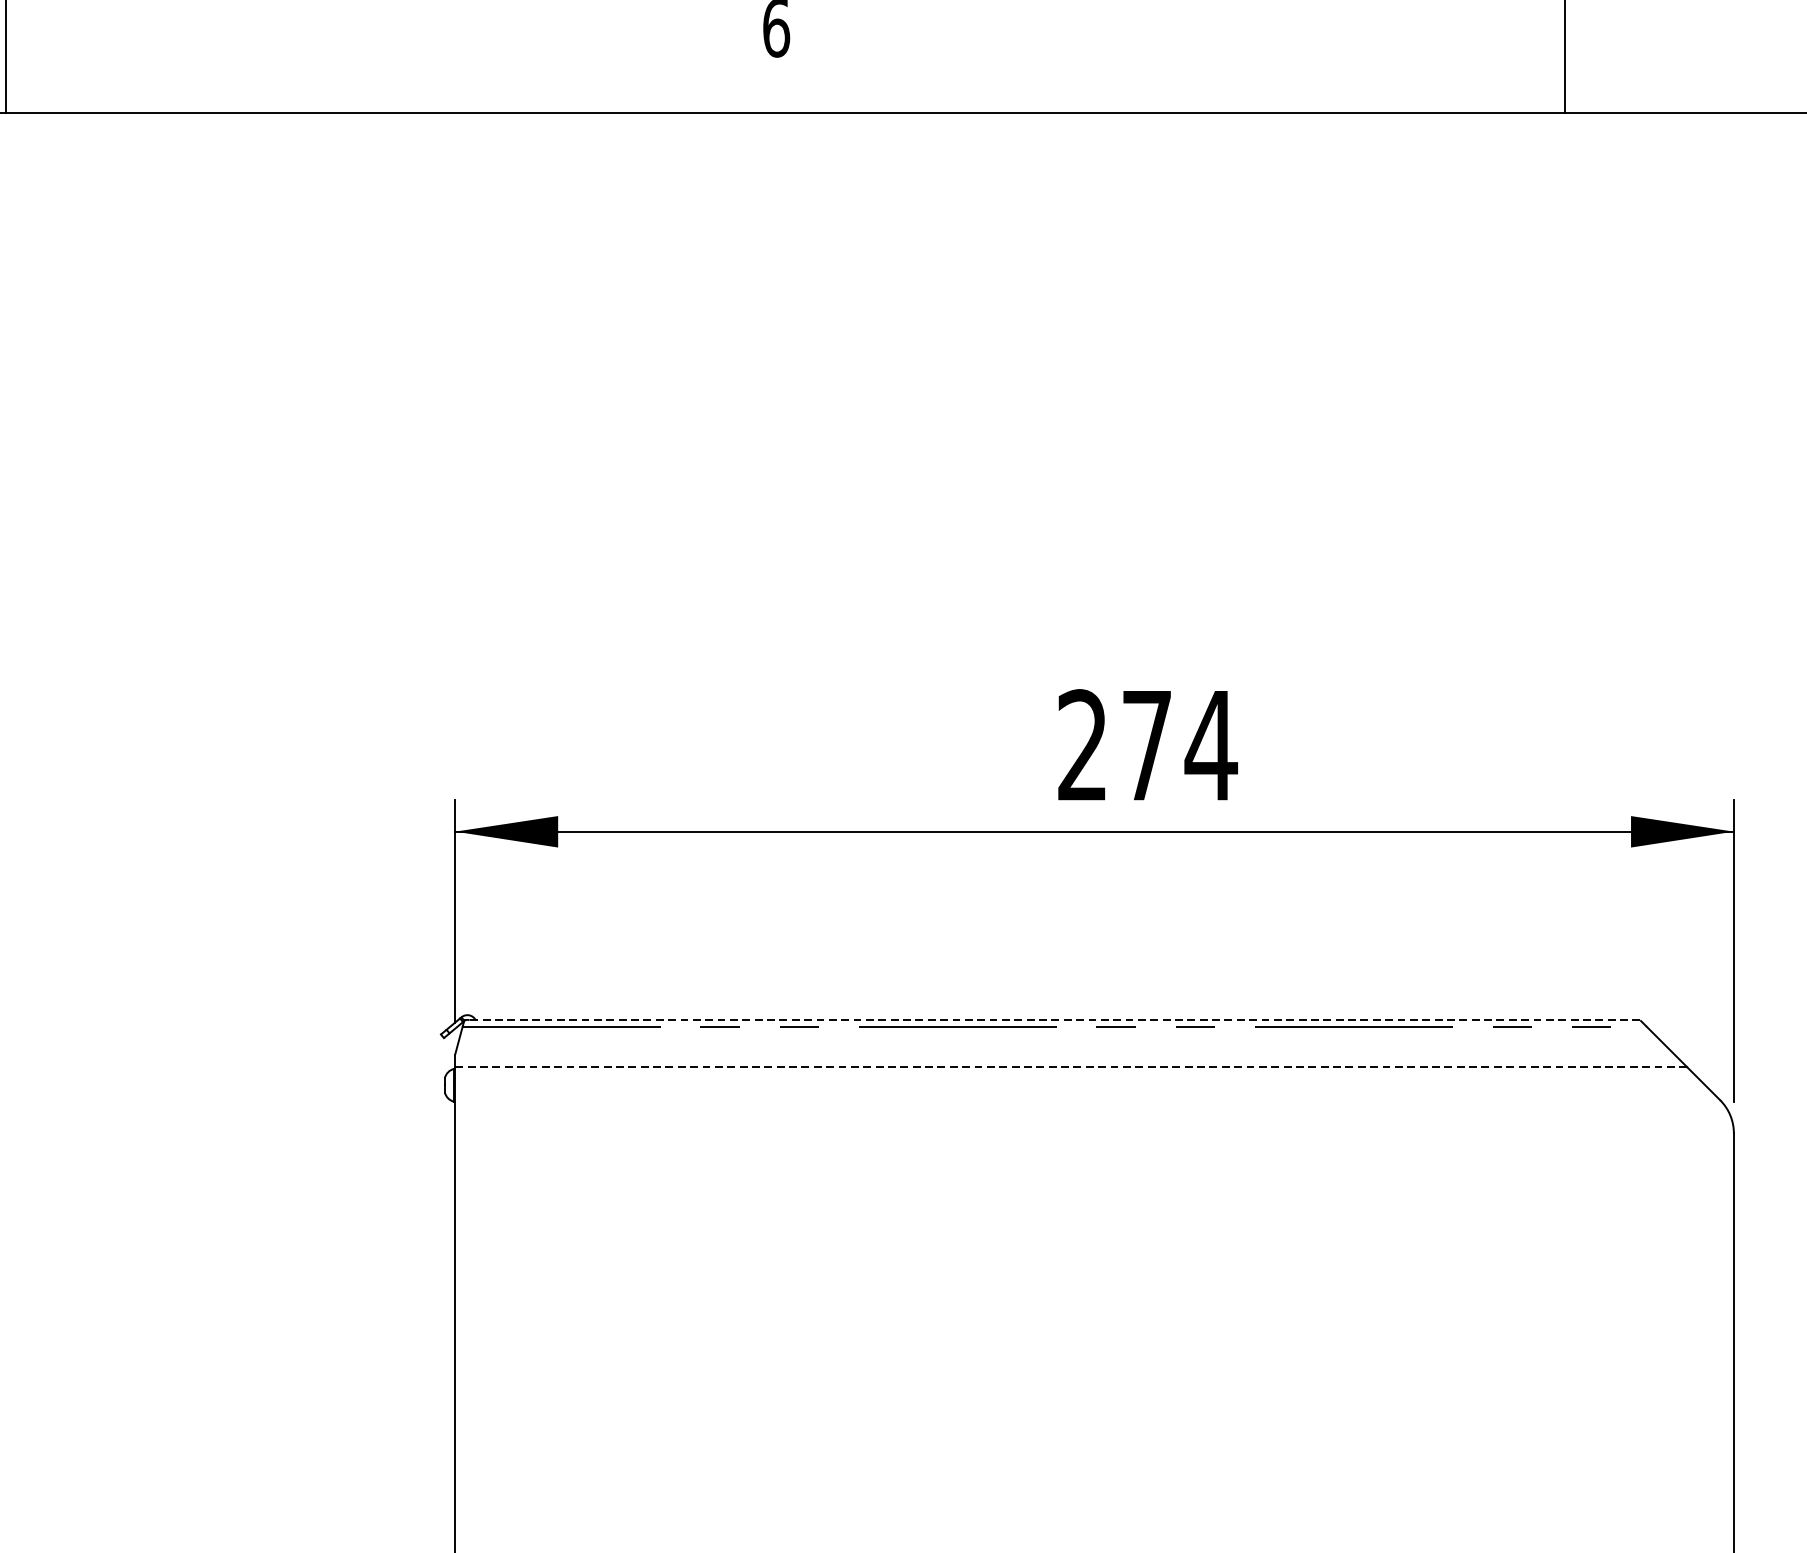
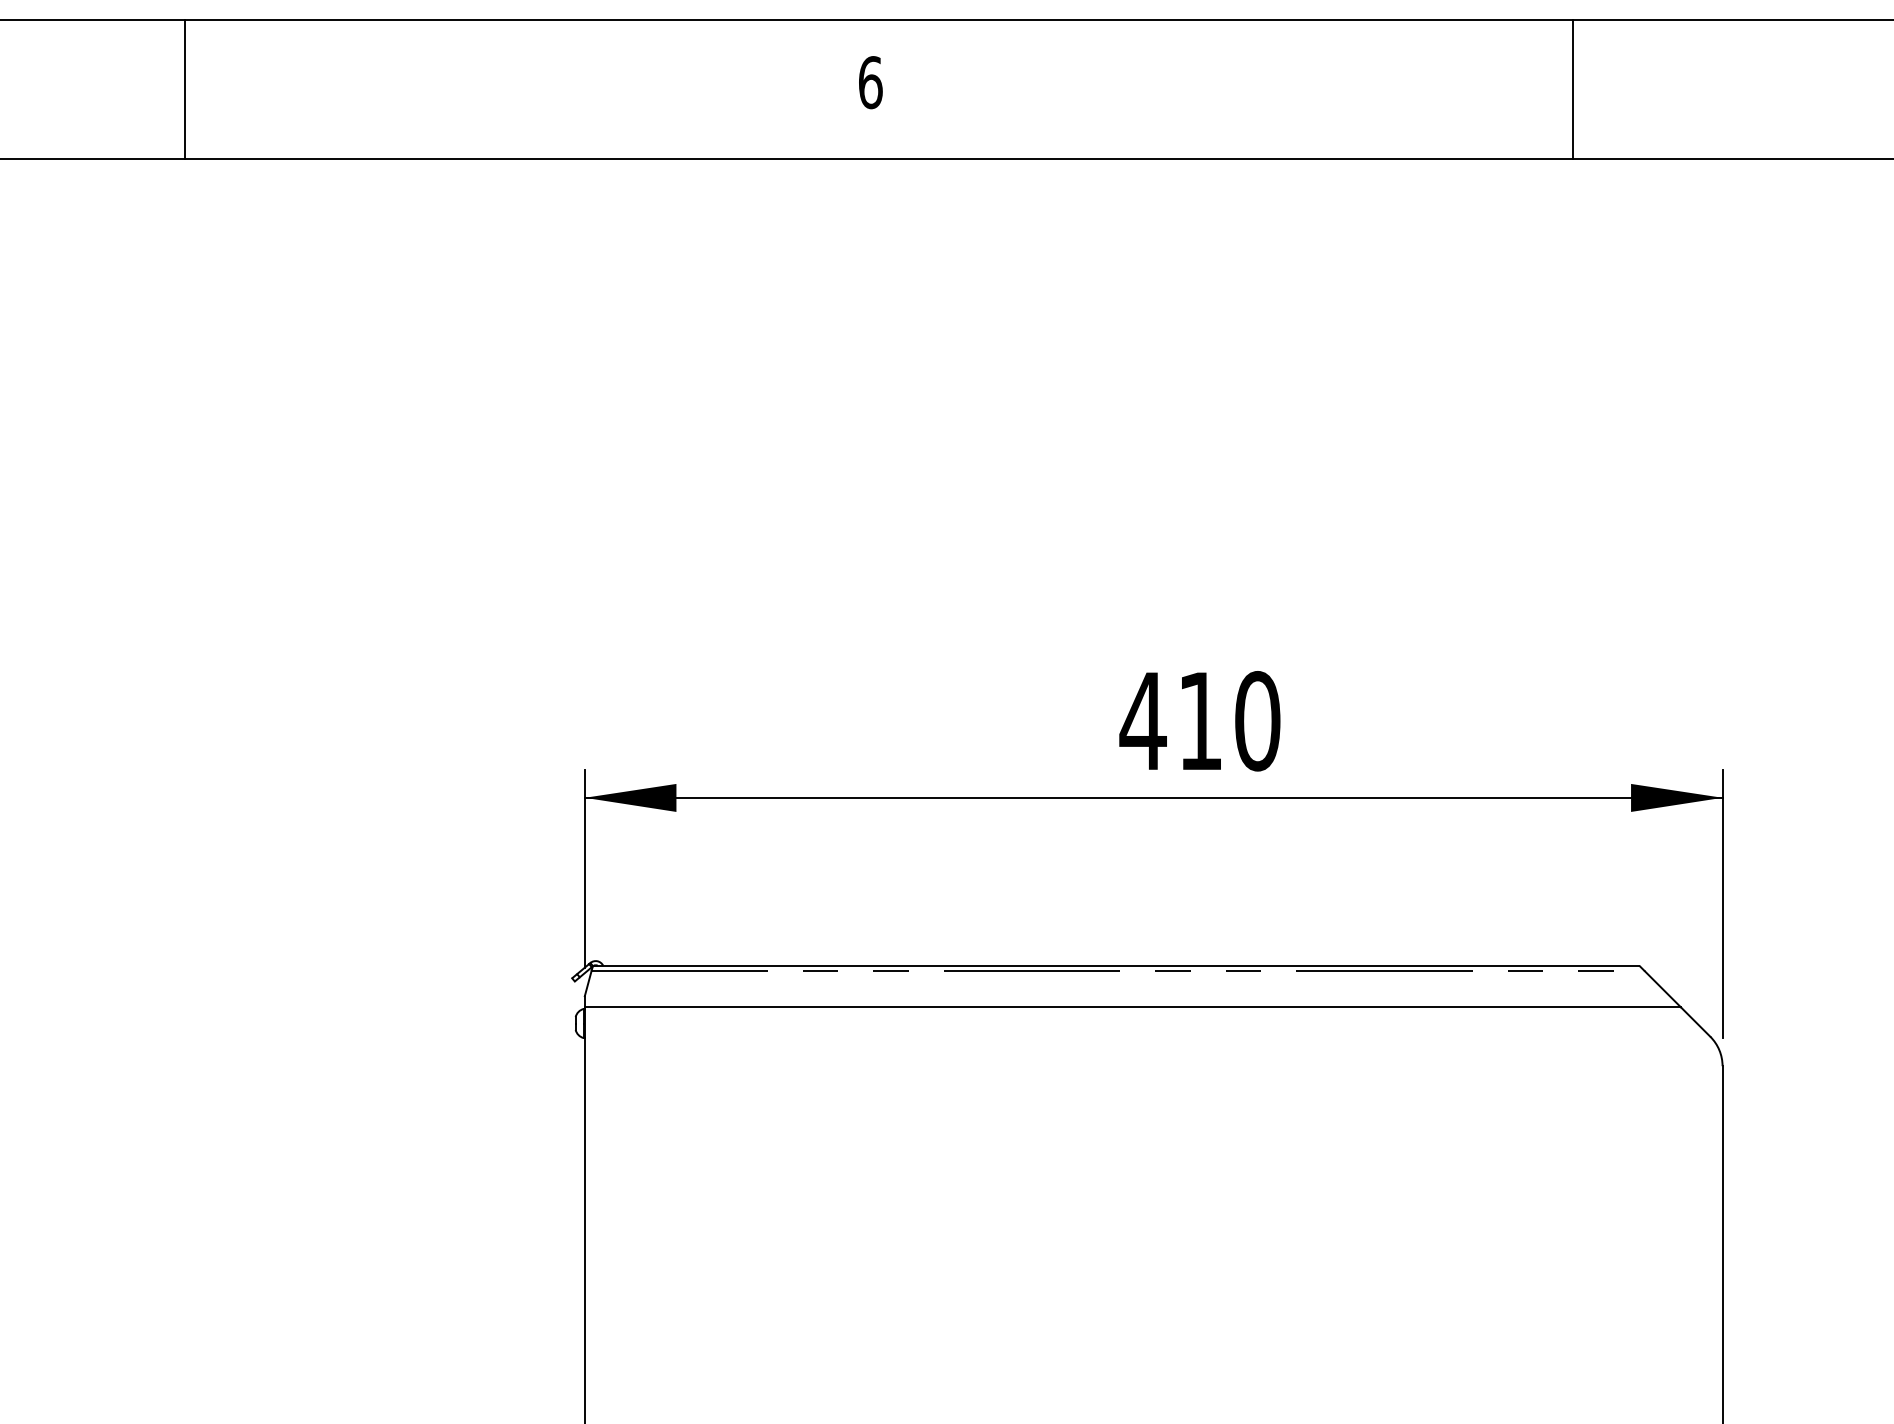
text: (1147, 745) -> (1200, 721), 274 -> 410
line: (1051, 1020) -> (1115, 965), dashed -> solid
line: (1070, 1067) -> (1132, 1007), dashed -> solid

